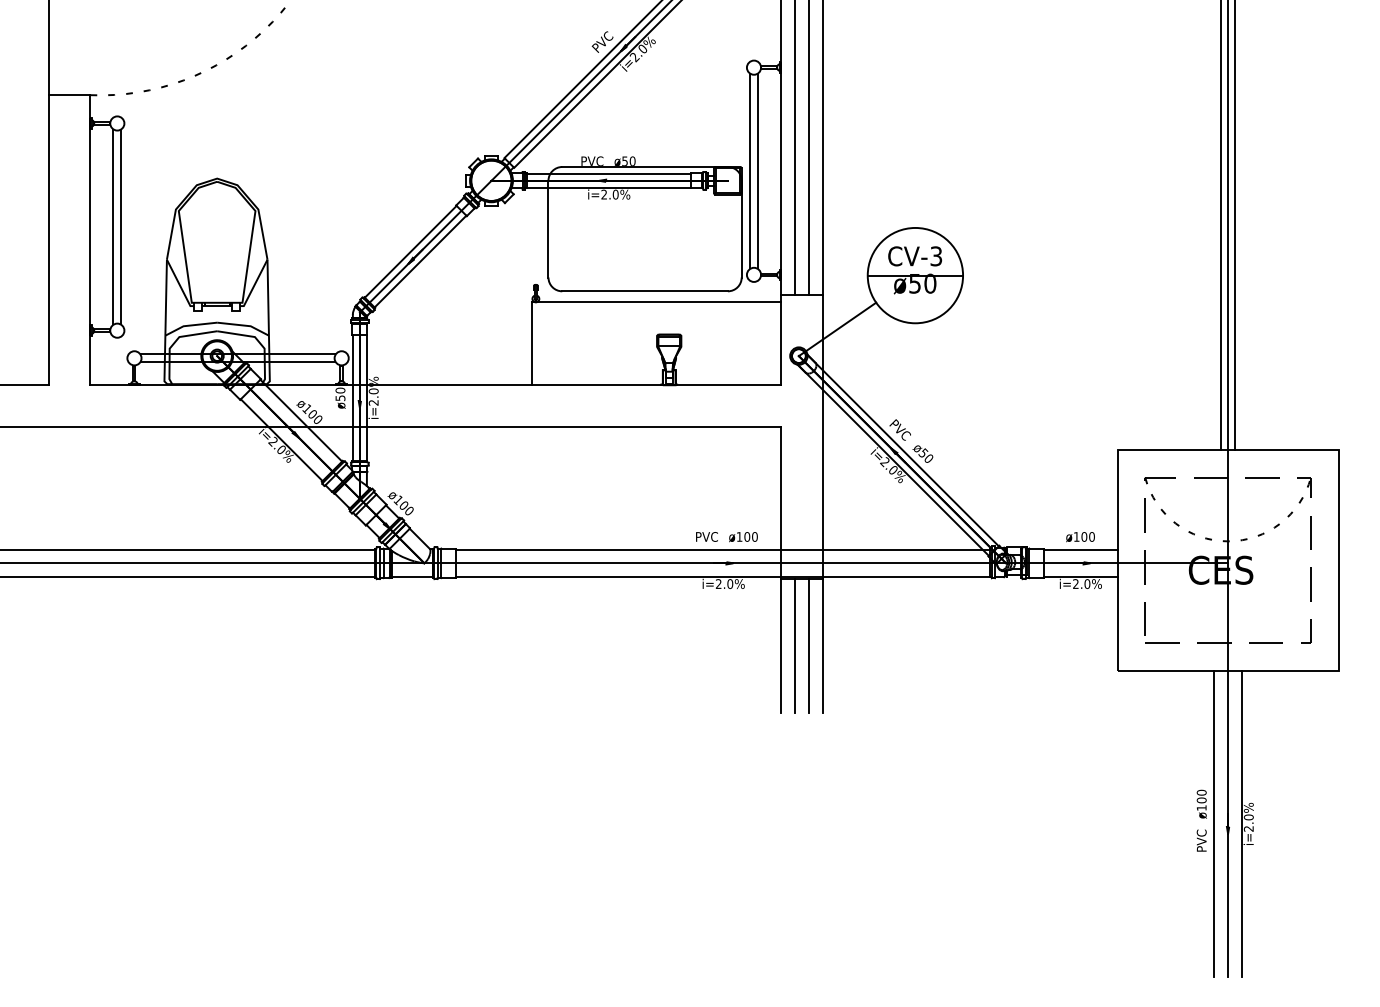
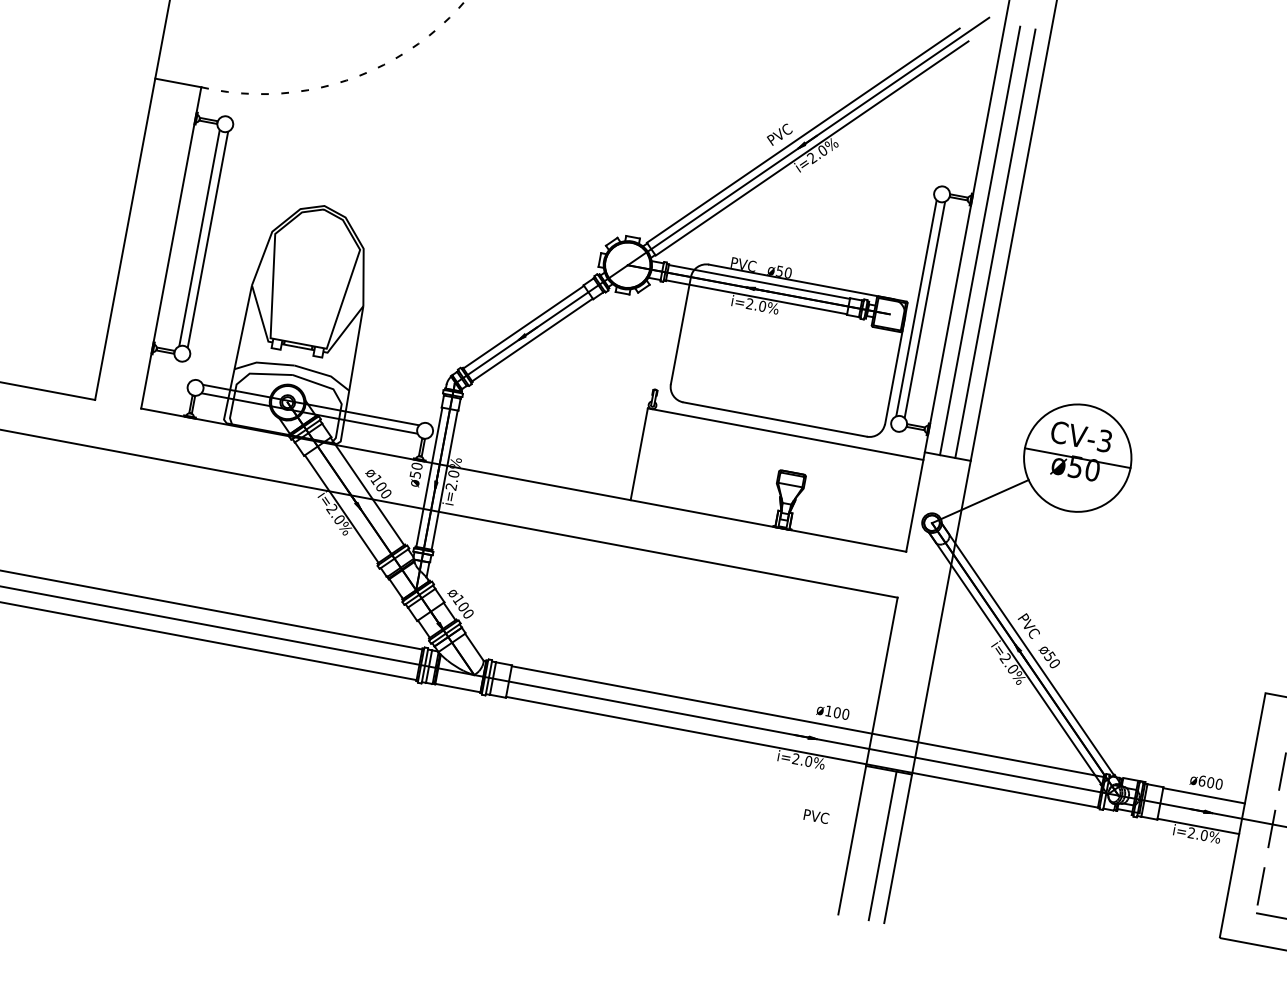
text: (706, 536) -> (815, 816), moved
text: (1076, 536) -> (1202, 780), ø100 -> ø600
line: (794, 645) -> (867, 842), removed

